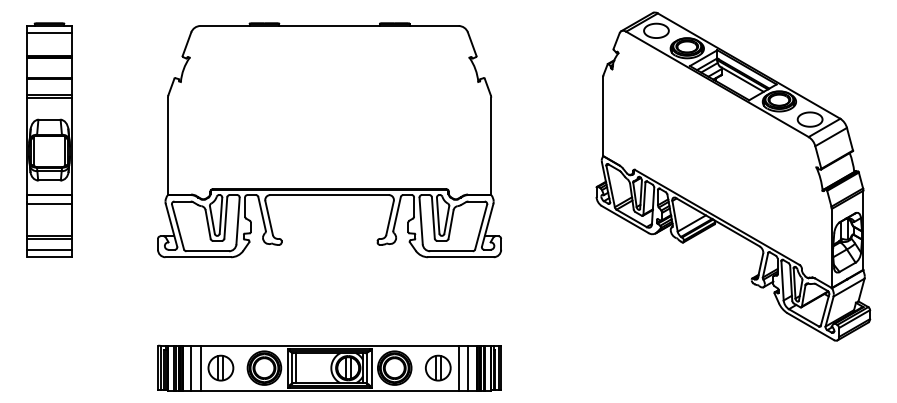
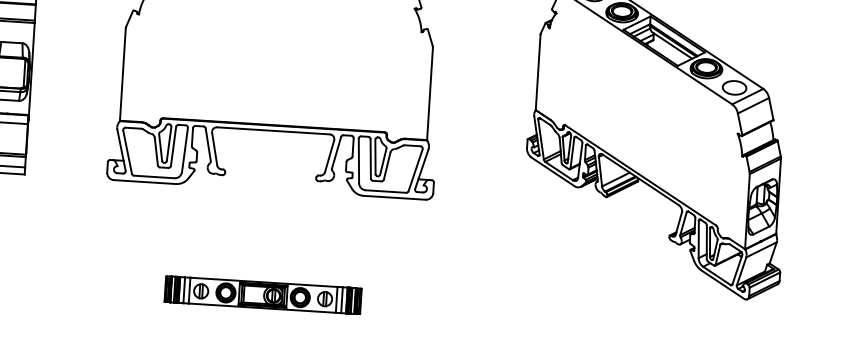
part: (329, 367) -> (263, 294), size x0.6

